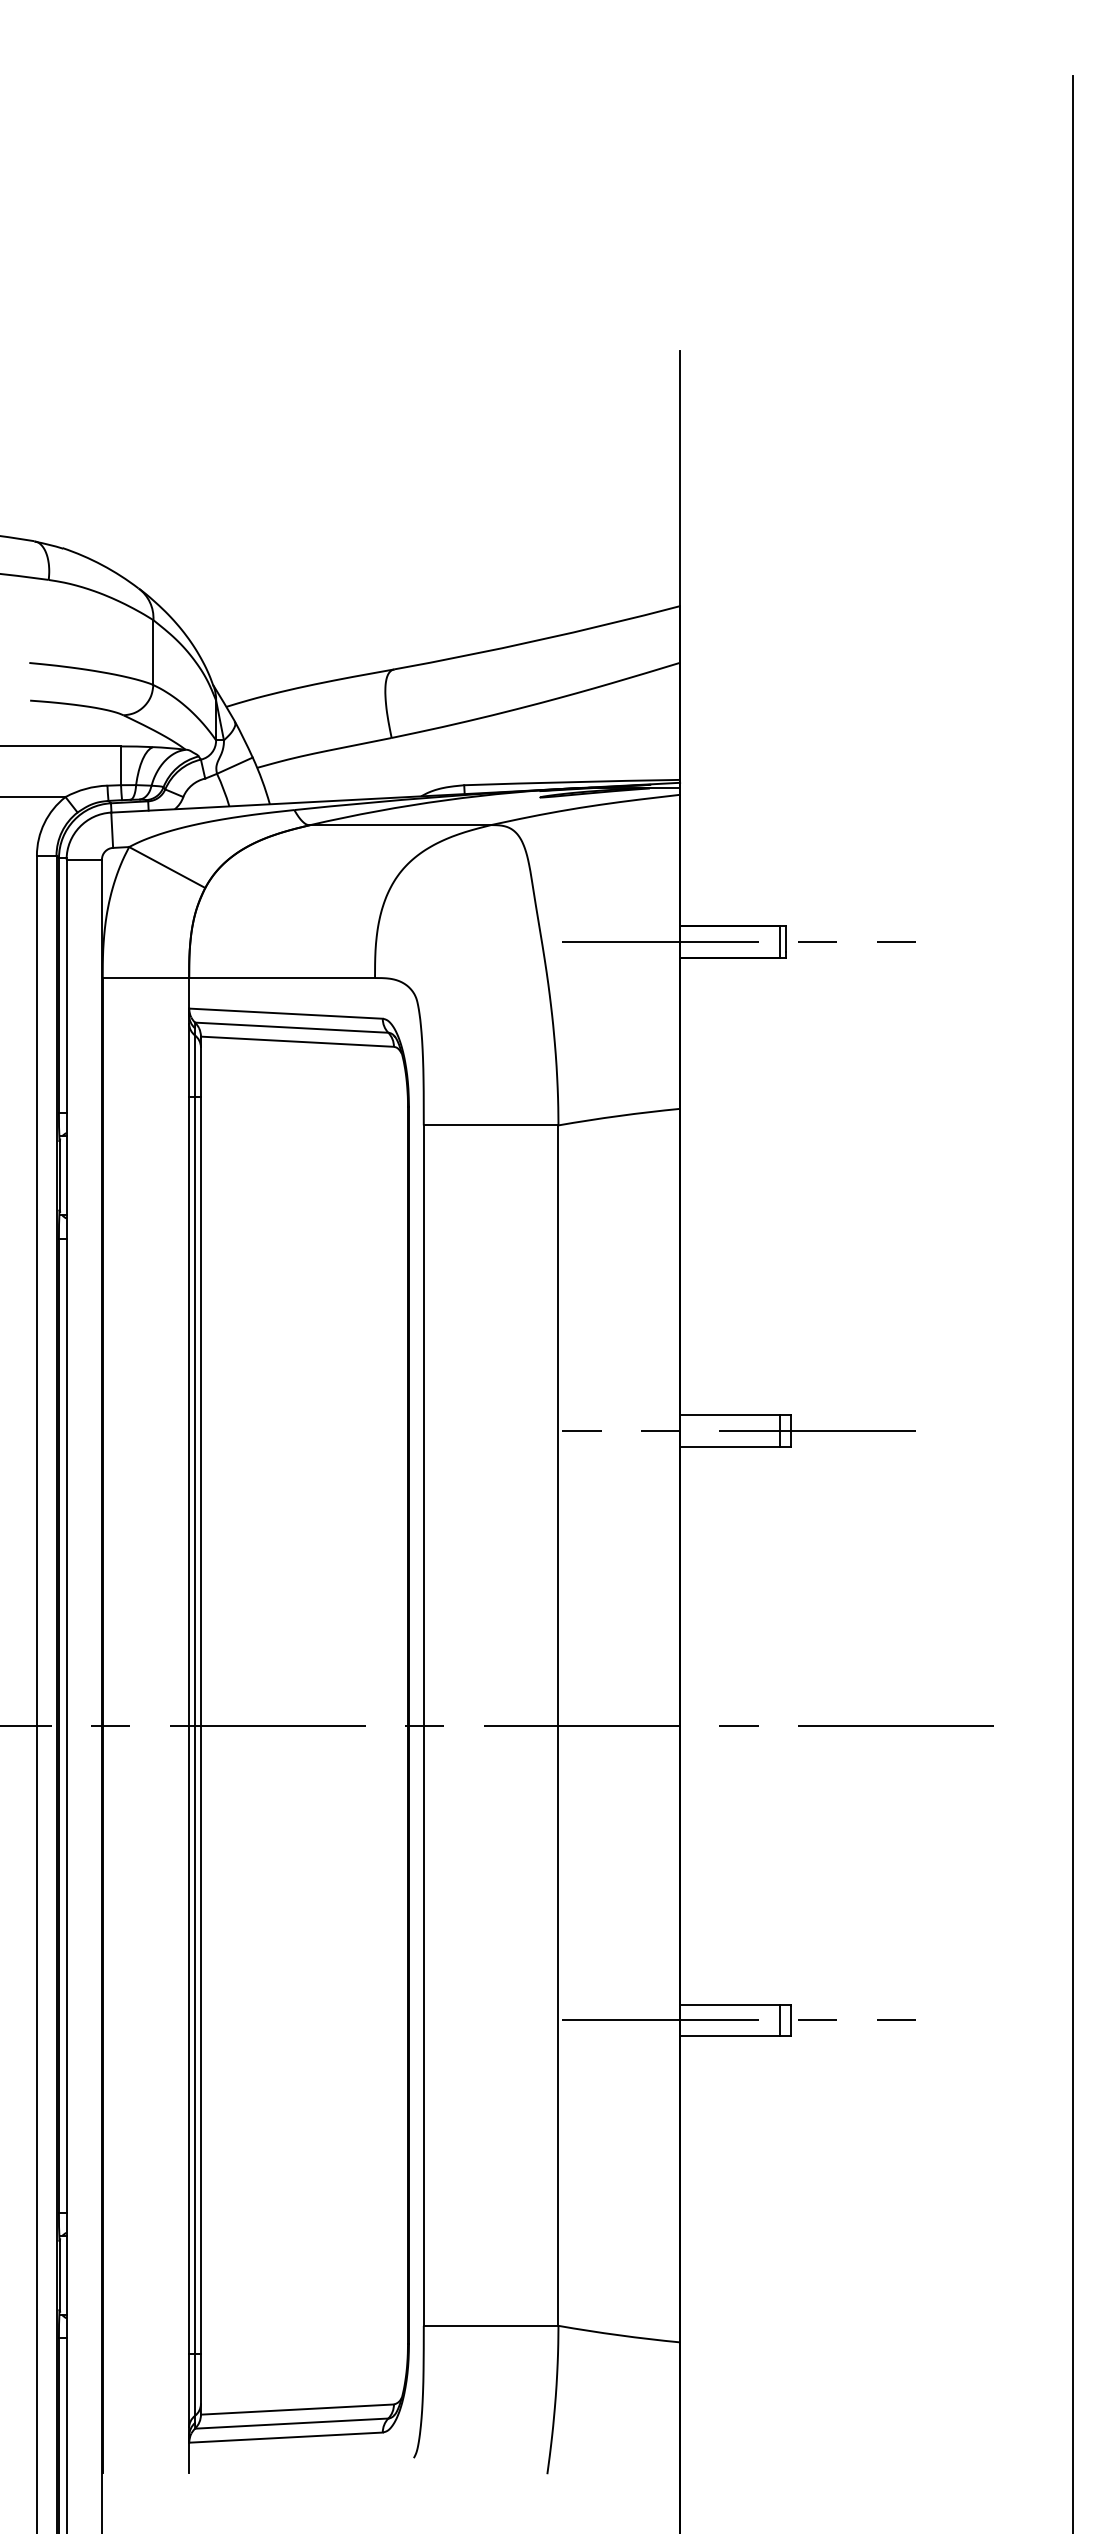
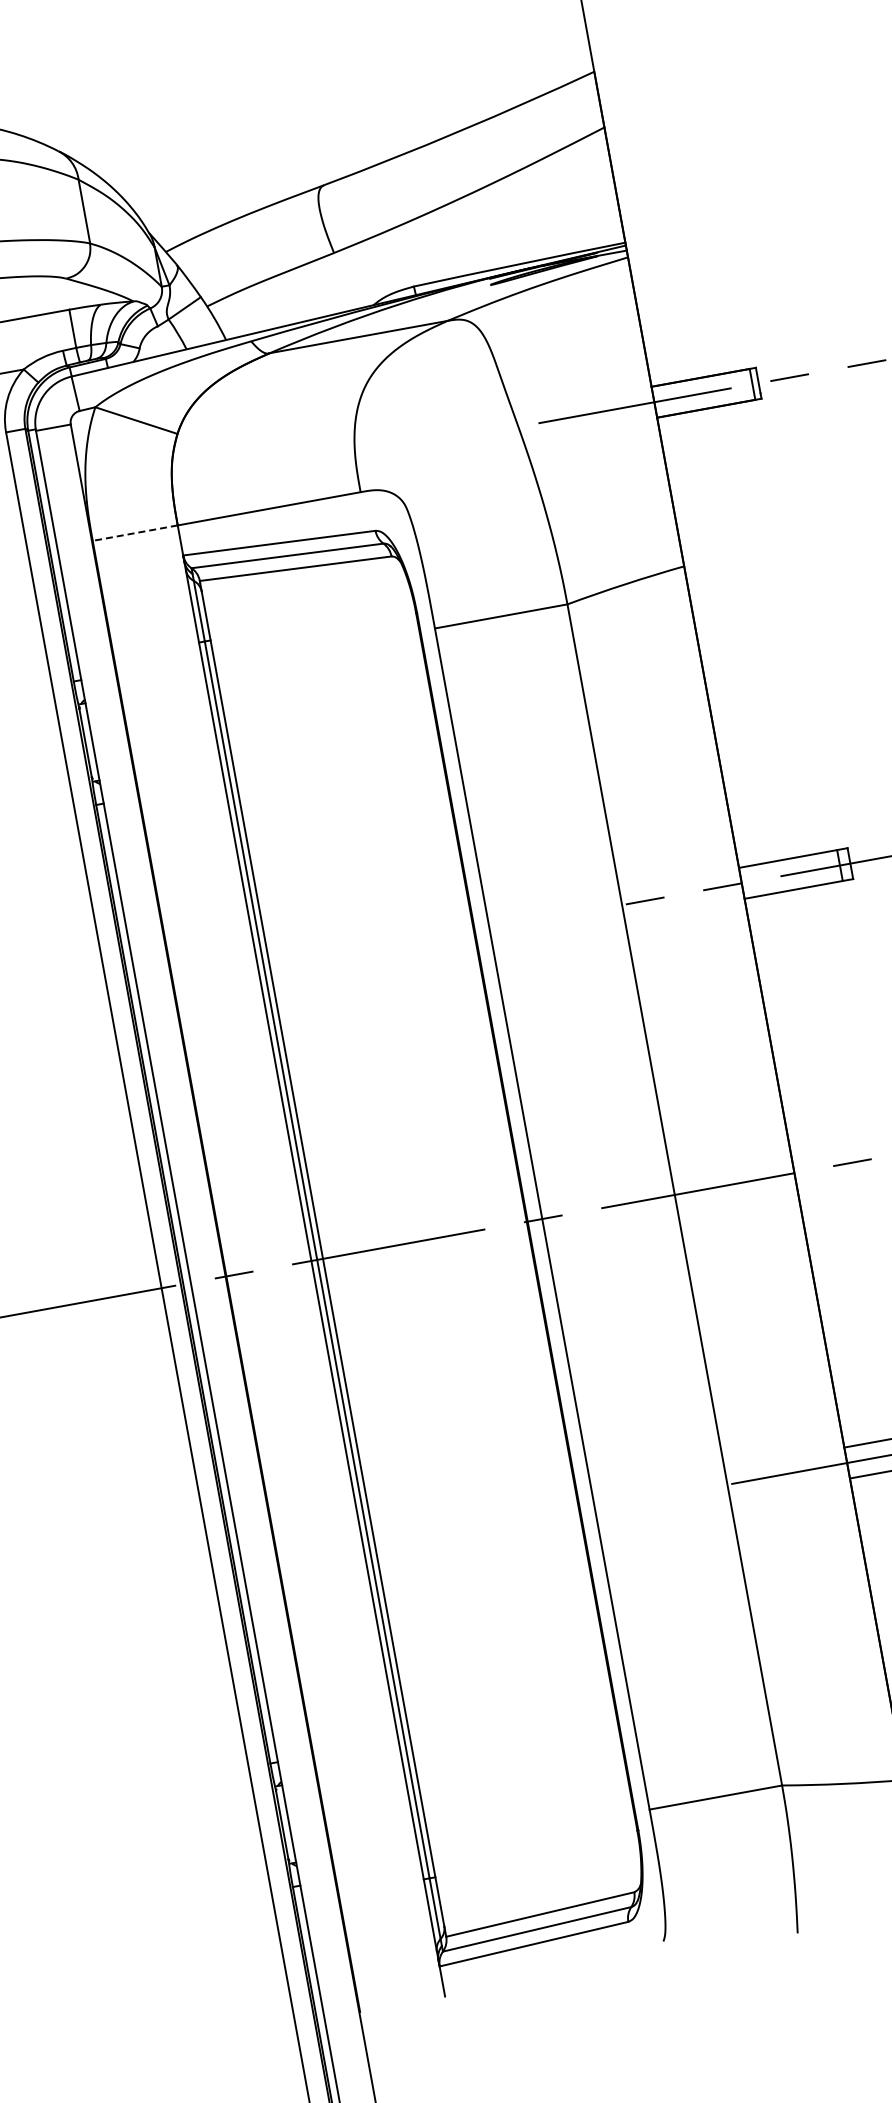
line: (145, 978) -> (134, 533), solid -> dashed

